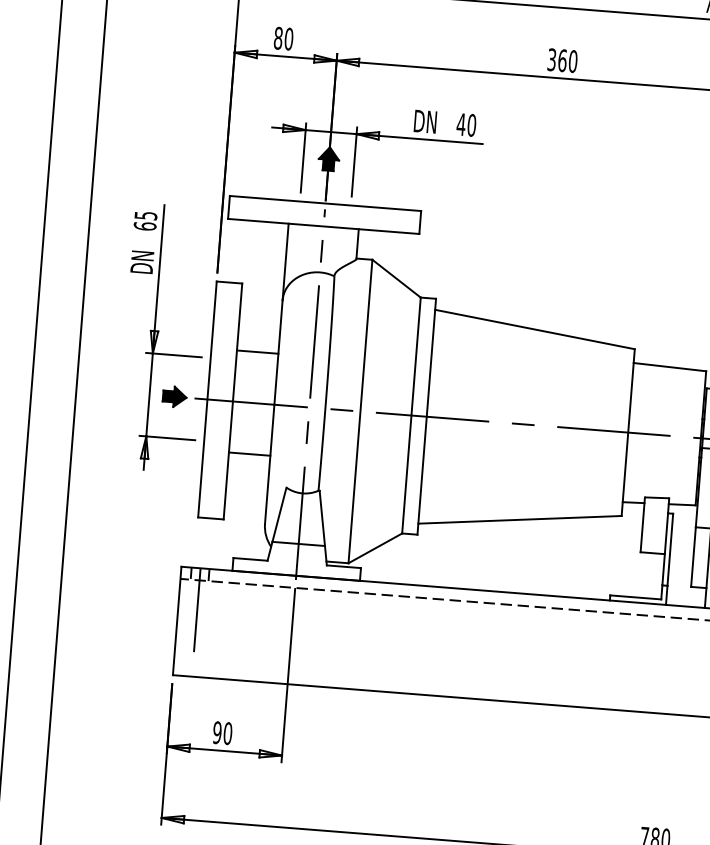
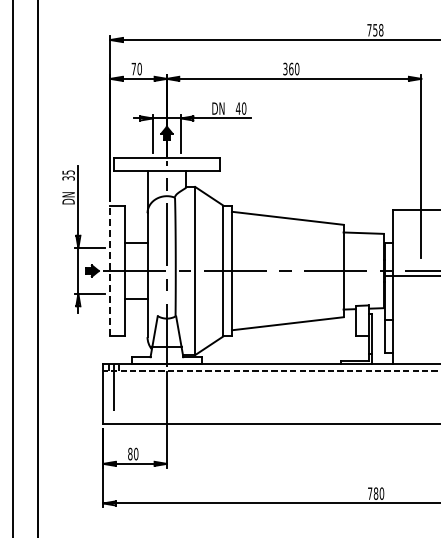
text: (277, 37) -> (133, 68), 80 -> 70
text: (144, 226) -> (68, 178), 65 -> 35
line: (207, 398) -> (110, 270), solid -> dashed
text: (217, 733) -> (130, 454), 90 -> 80

